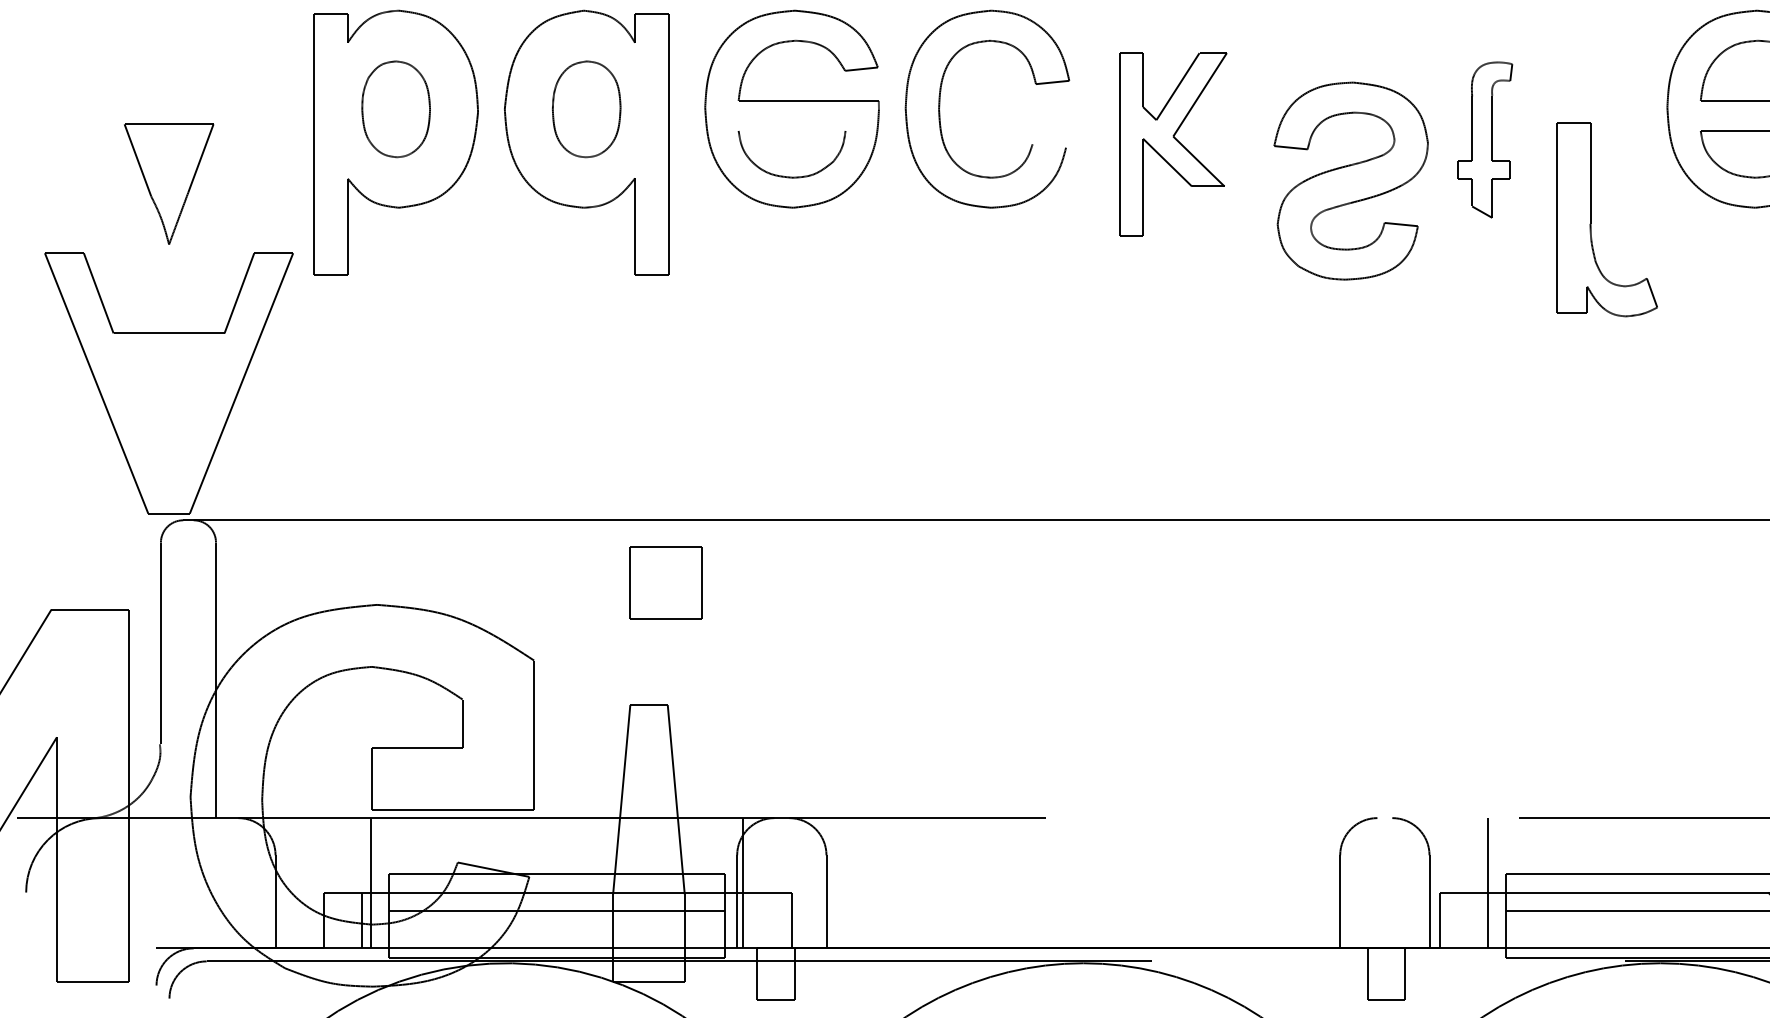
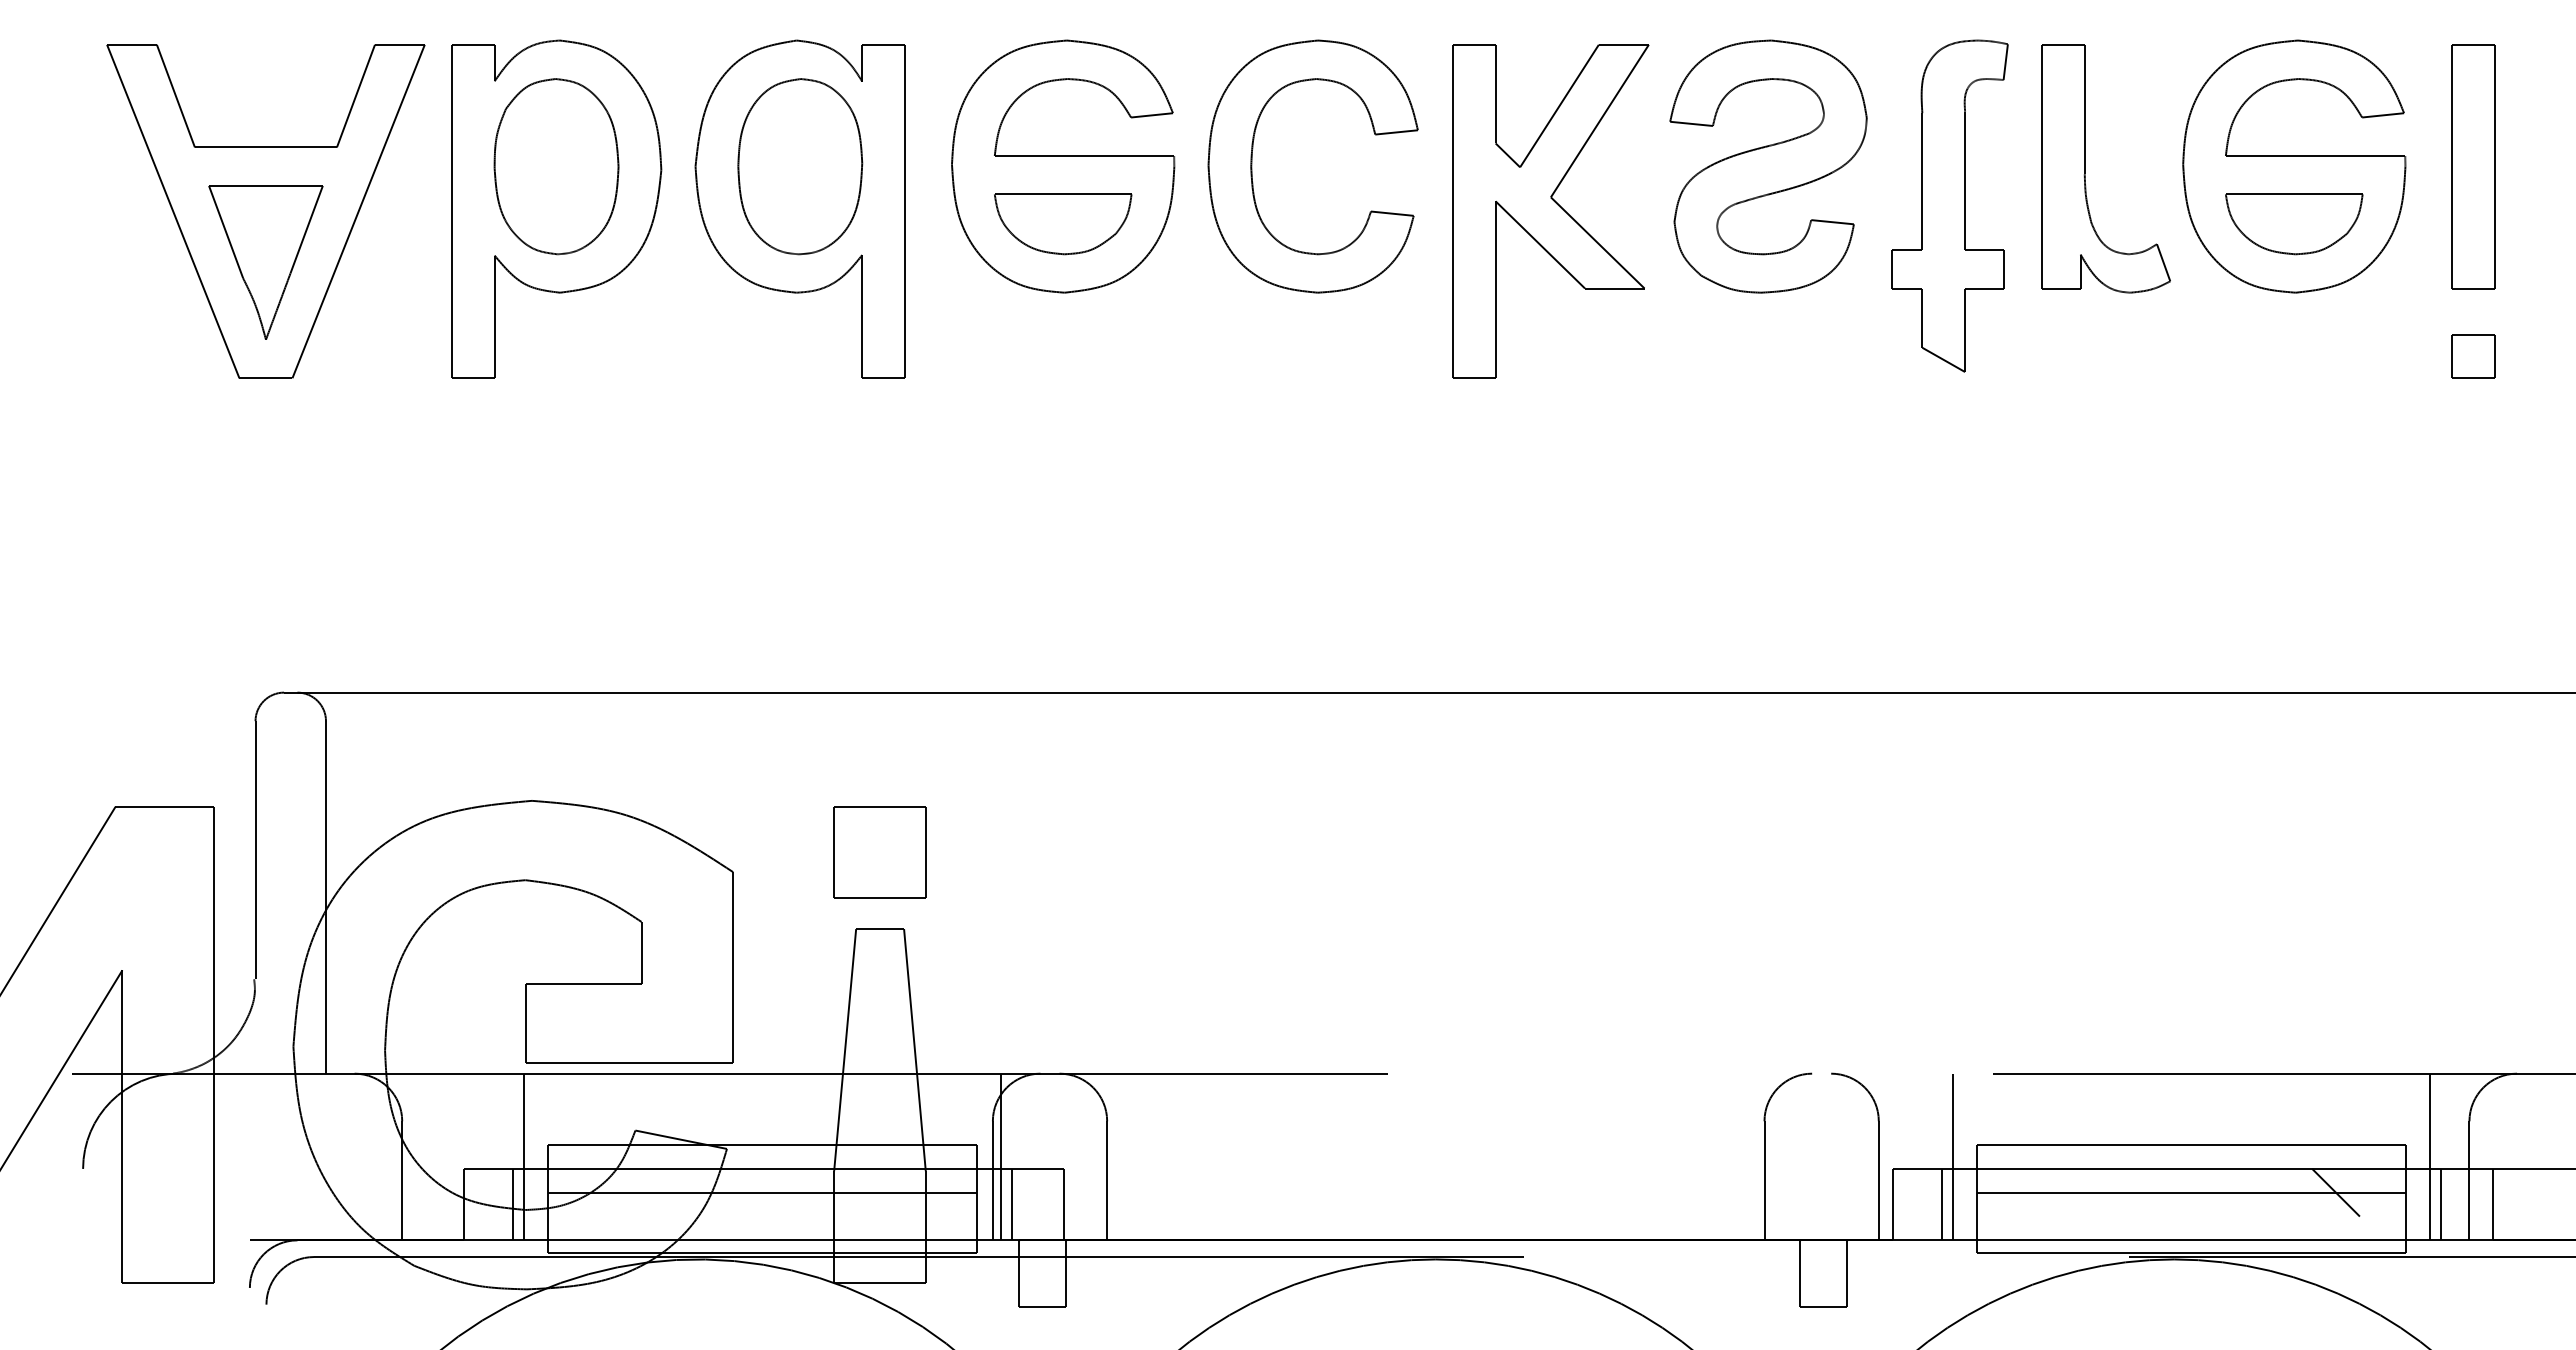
part: (396, 109) -> (556, 166), size x1.43
part: (586, 109) -> (800, 166), size x1.43
line: (791, 131) -> (1062, 194), added
part: (1484, 139) -> (1949, 205), size x1.67
part: (1172, 144) -> (1550, 211), size x1.43
line: (1048, 145) -> (1391, 213), added
part: (1351, 181) -> (1768, 166), moved
part: (1591, 219) -> (2085, 168), moved
part: (168, 383) -> (265, 211), moved
part: (665, 582) -> (879, 852), moved
line: (752, 920) -> (1012, 1204), added
line: (1478, 920) -> (1941, 1204), added

